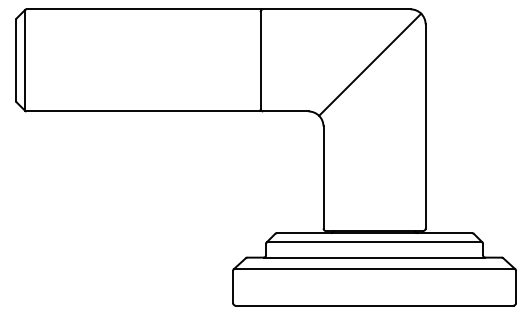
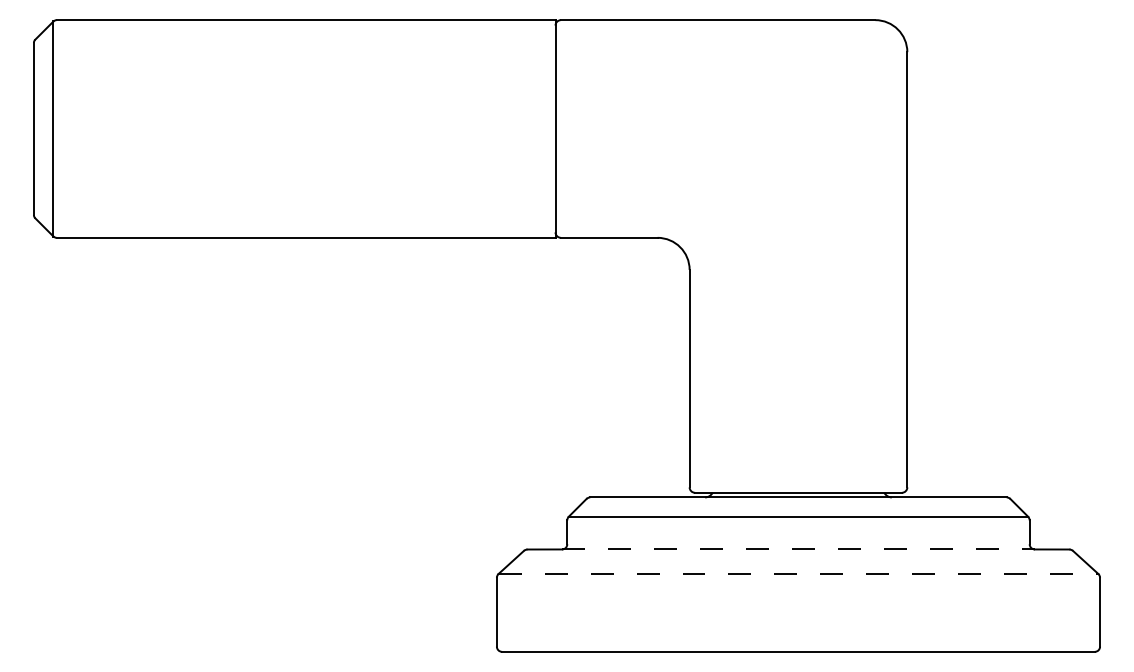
line: (370, 64) -> (789, 137), removed
line: (374, 257) -> (798, 549), solid -> dashed
line: (374, 269) -> (798, 574), solid -> dashed

